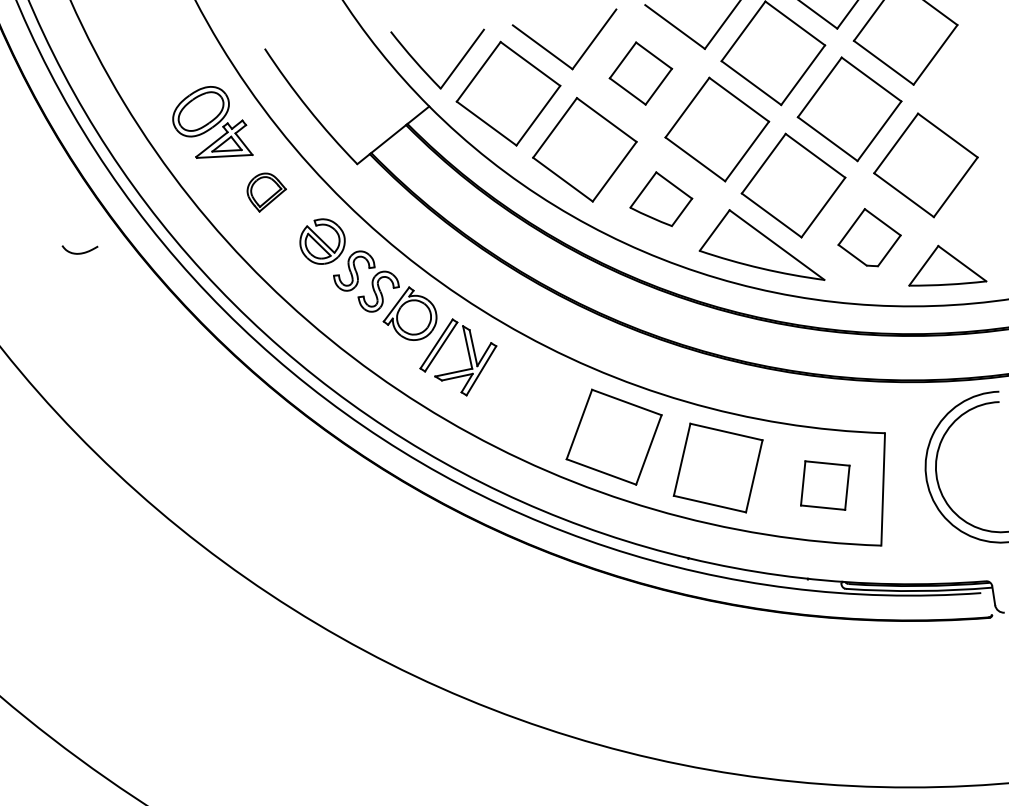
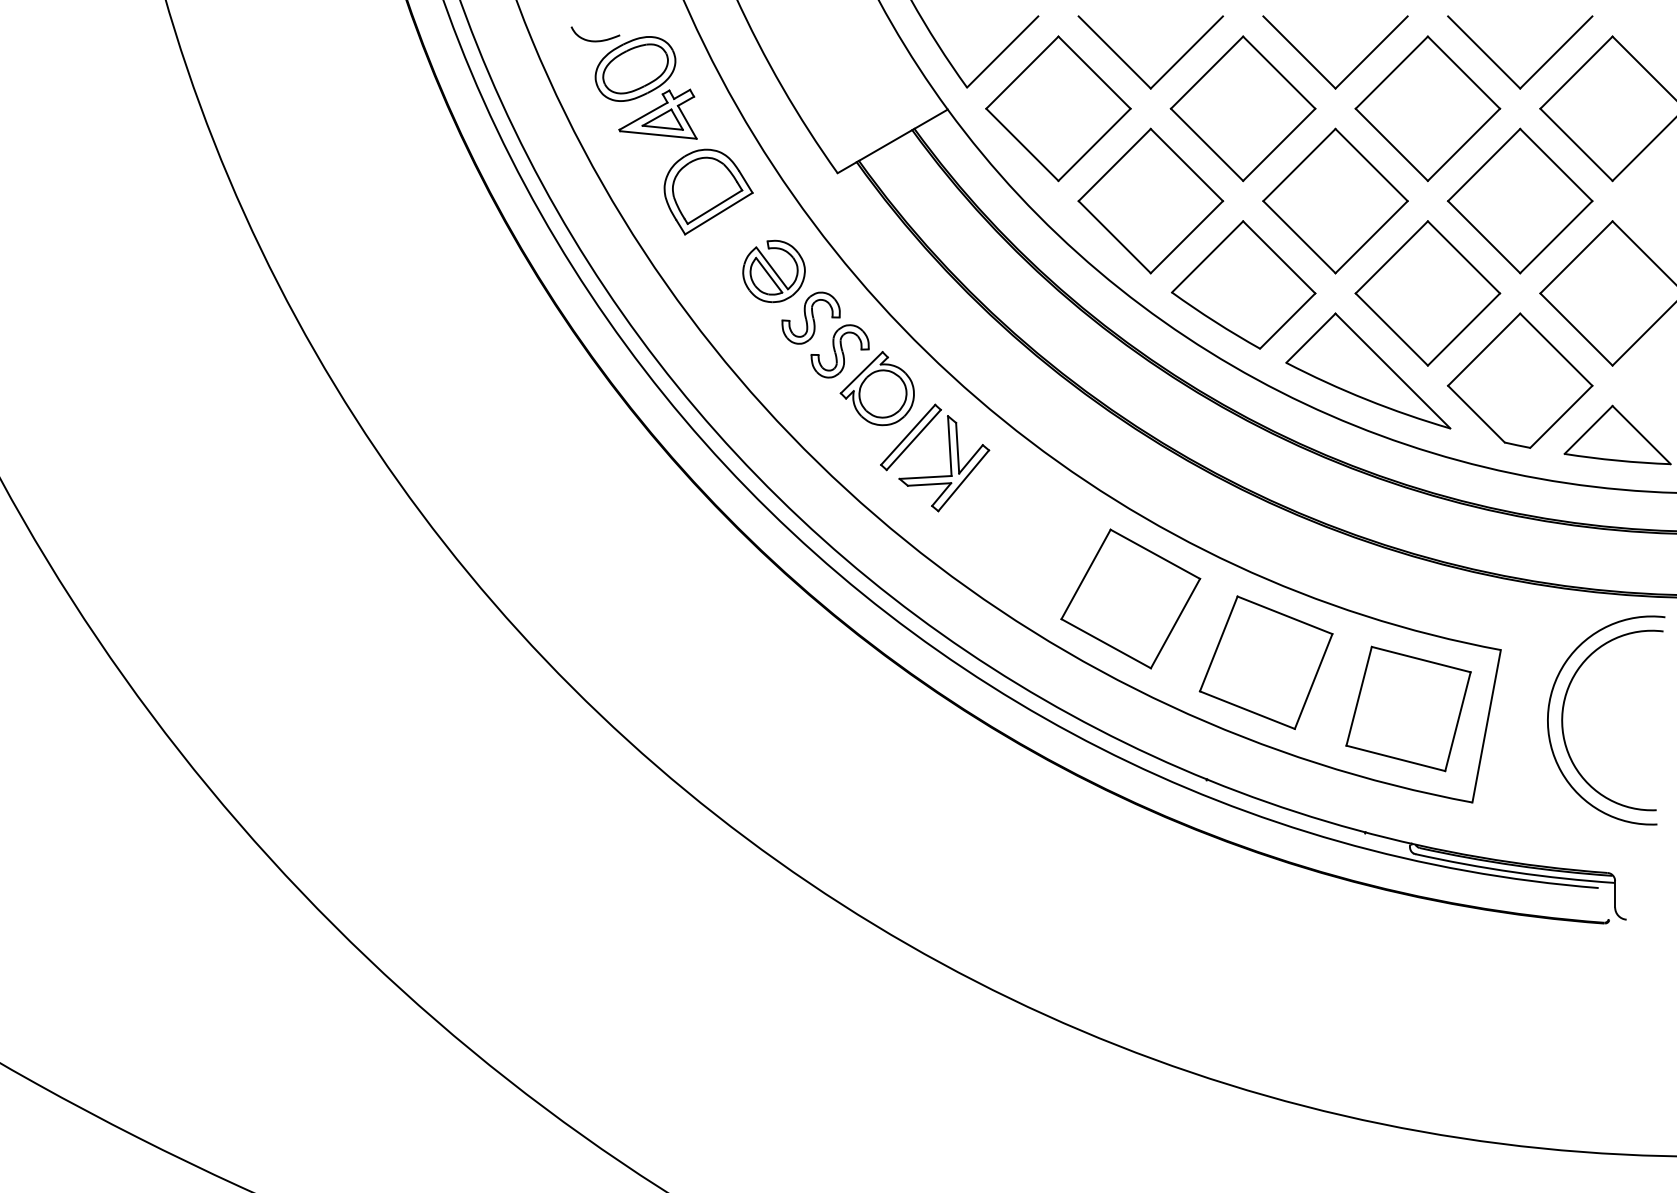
part: (640, 73) -> (1242, 108), size x1.67
part: (266, 191) -> (708, 191), size x1.67
part: (660, 199) -> (1243, 284), size x1.67
part: (868, 237) -> (1519, 380), size x1.67
curve: (81, 252) -> (595, 40), moved
part: (825, 485) -> (1408, 708), size x1.67

